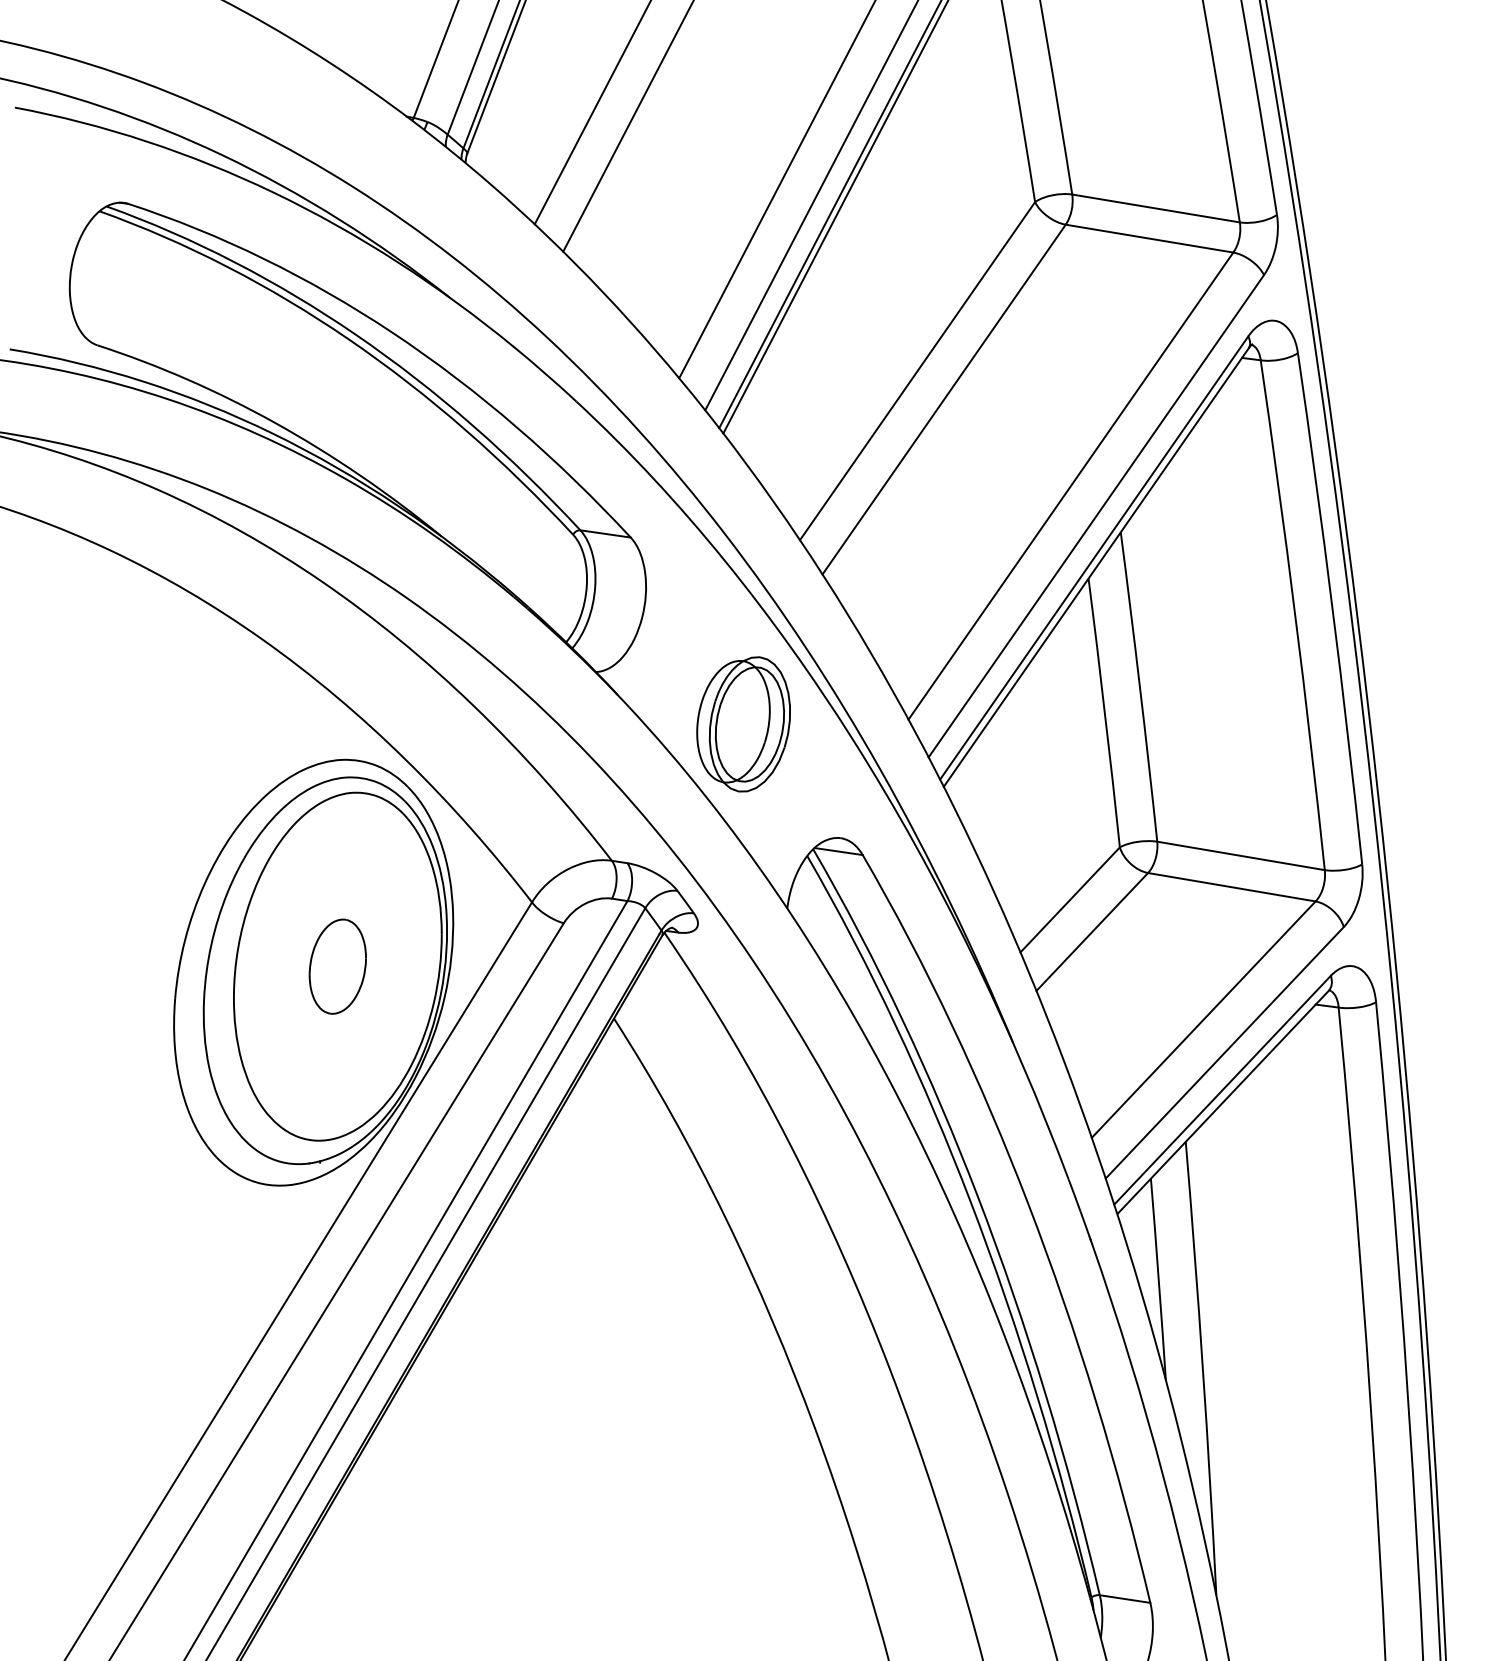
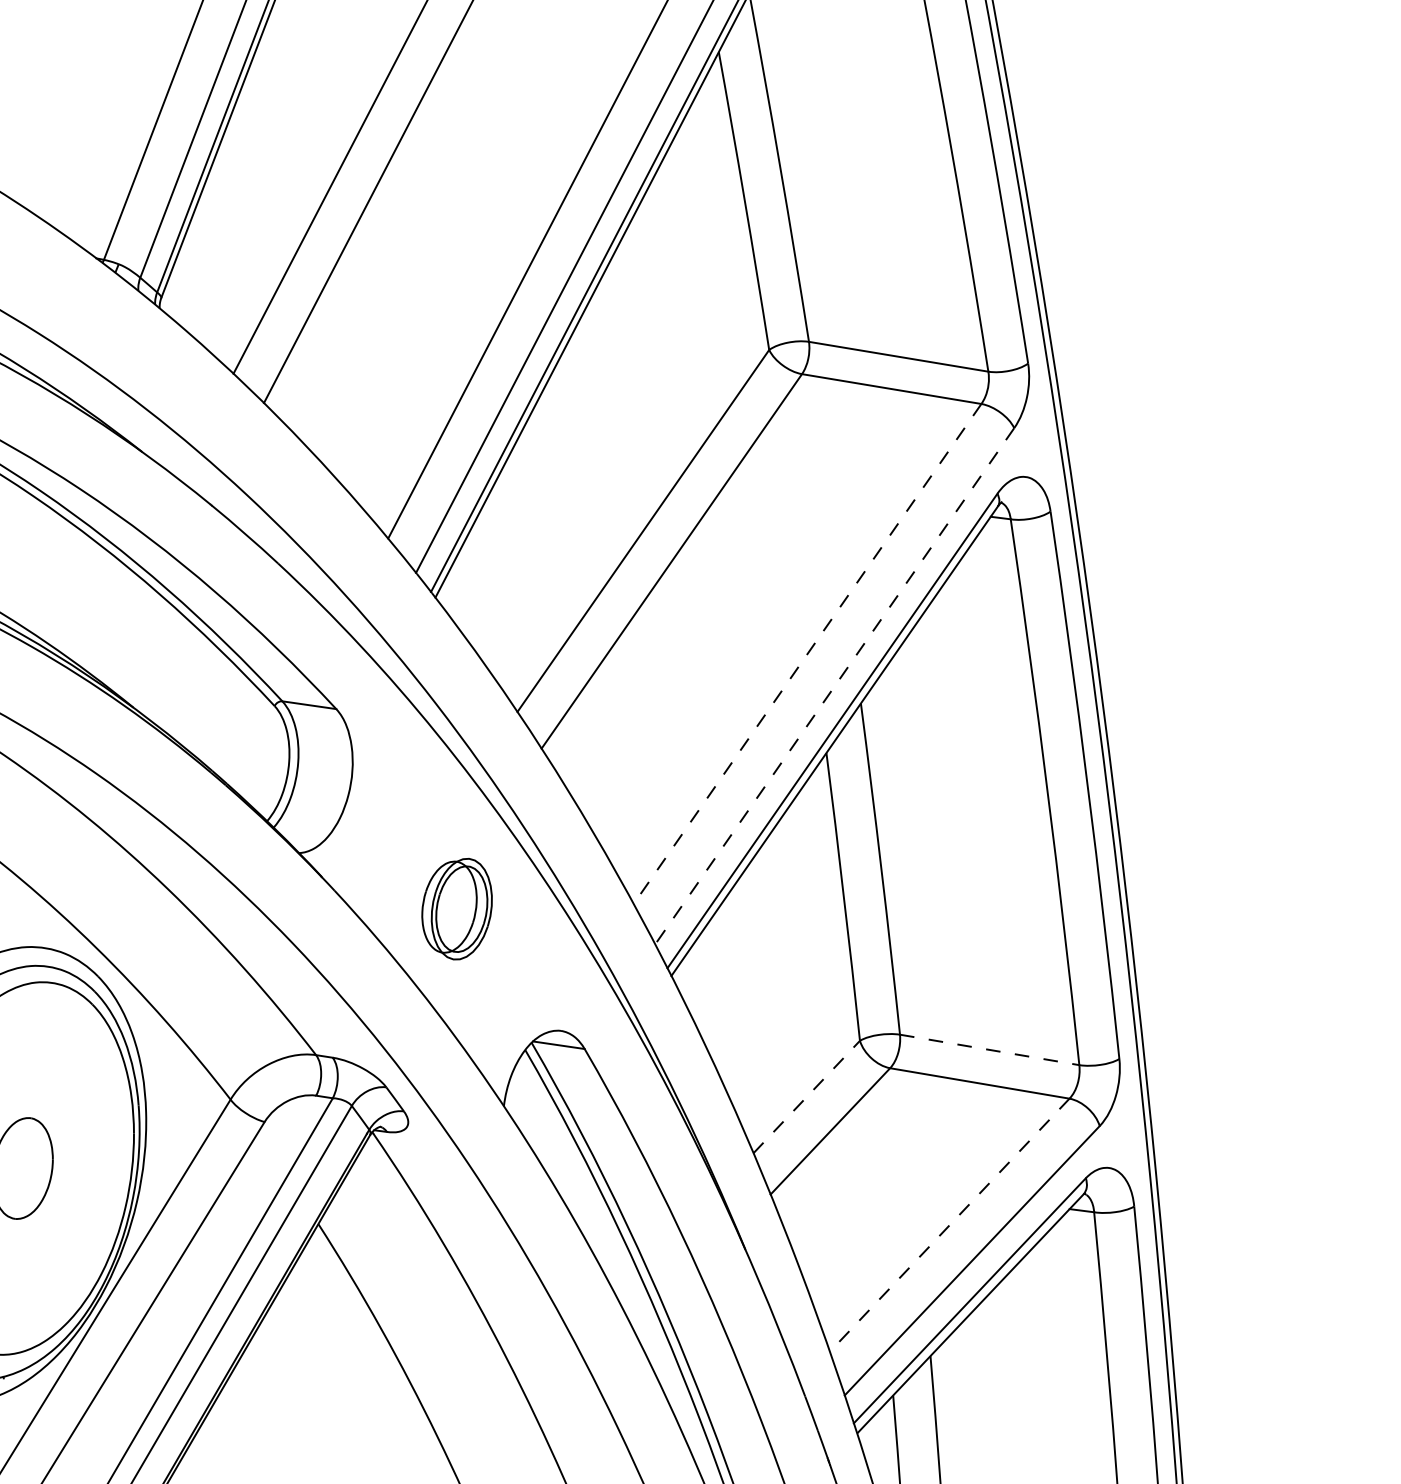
line: (1070, 486) -> (807, 654), solid -> dashed
line: (1096, 516) -> (834, 686), solid -> dashed
part: (743, 724) -> (457, 909), size x0.7
line: (1241, 855) -> (990, 1049), solid -> dashed
line: (1070, 899) -> (807, 1096), solid -> dashed
line: (1203, 1019) -> (949, 1225), solid -> dashed

